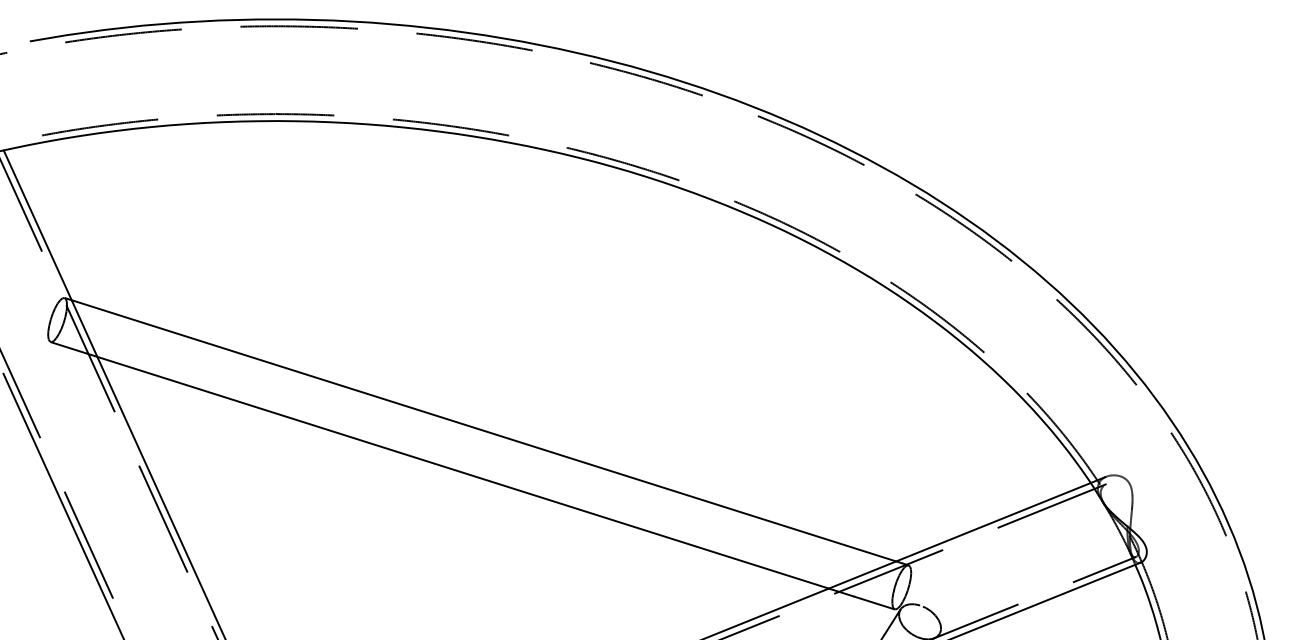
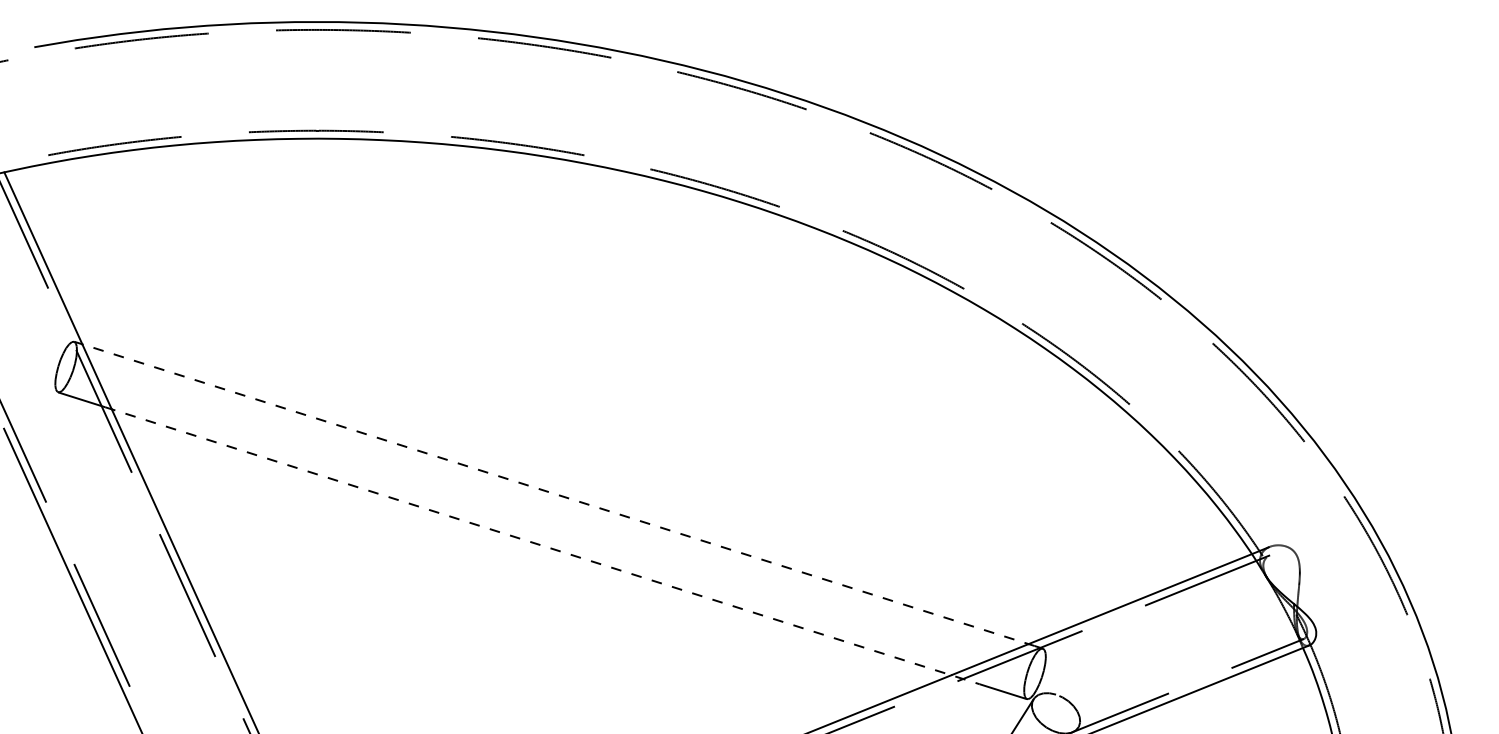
line: (486, 431) -> (558, 494), solid -> dashed
line: (472, 475) -> (542, 545), solid -> dashed

